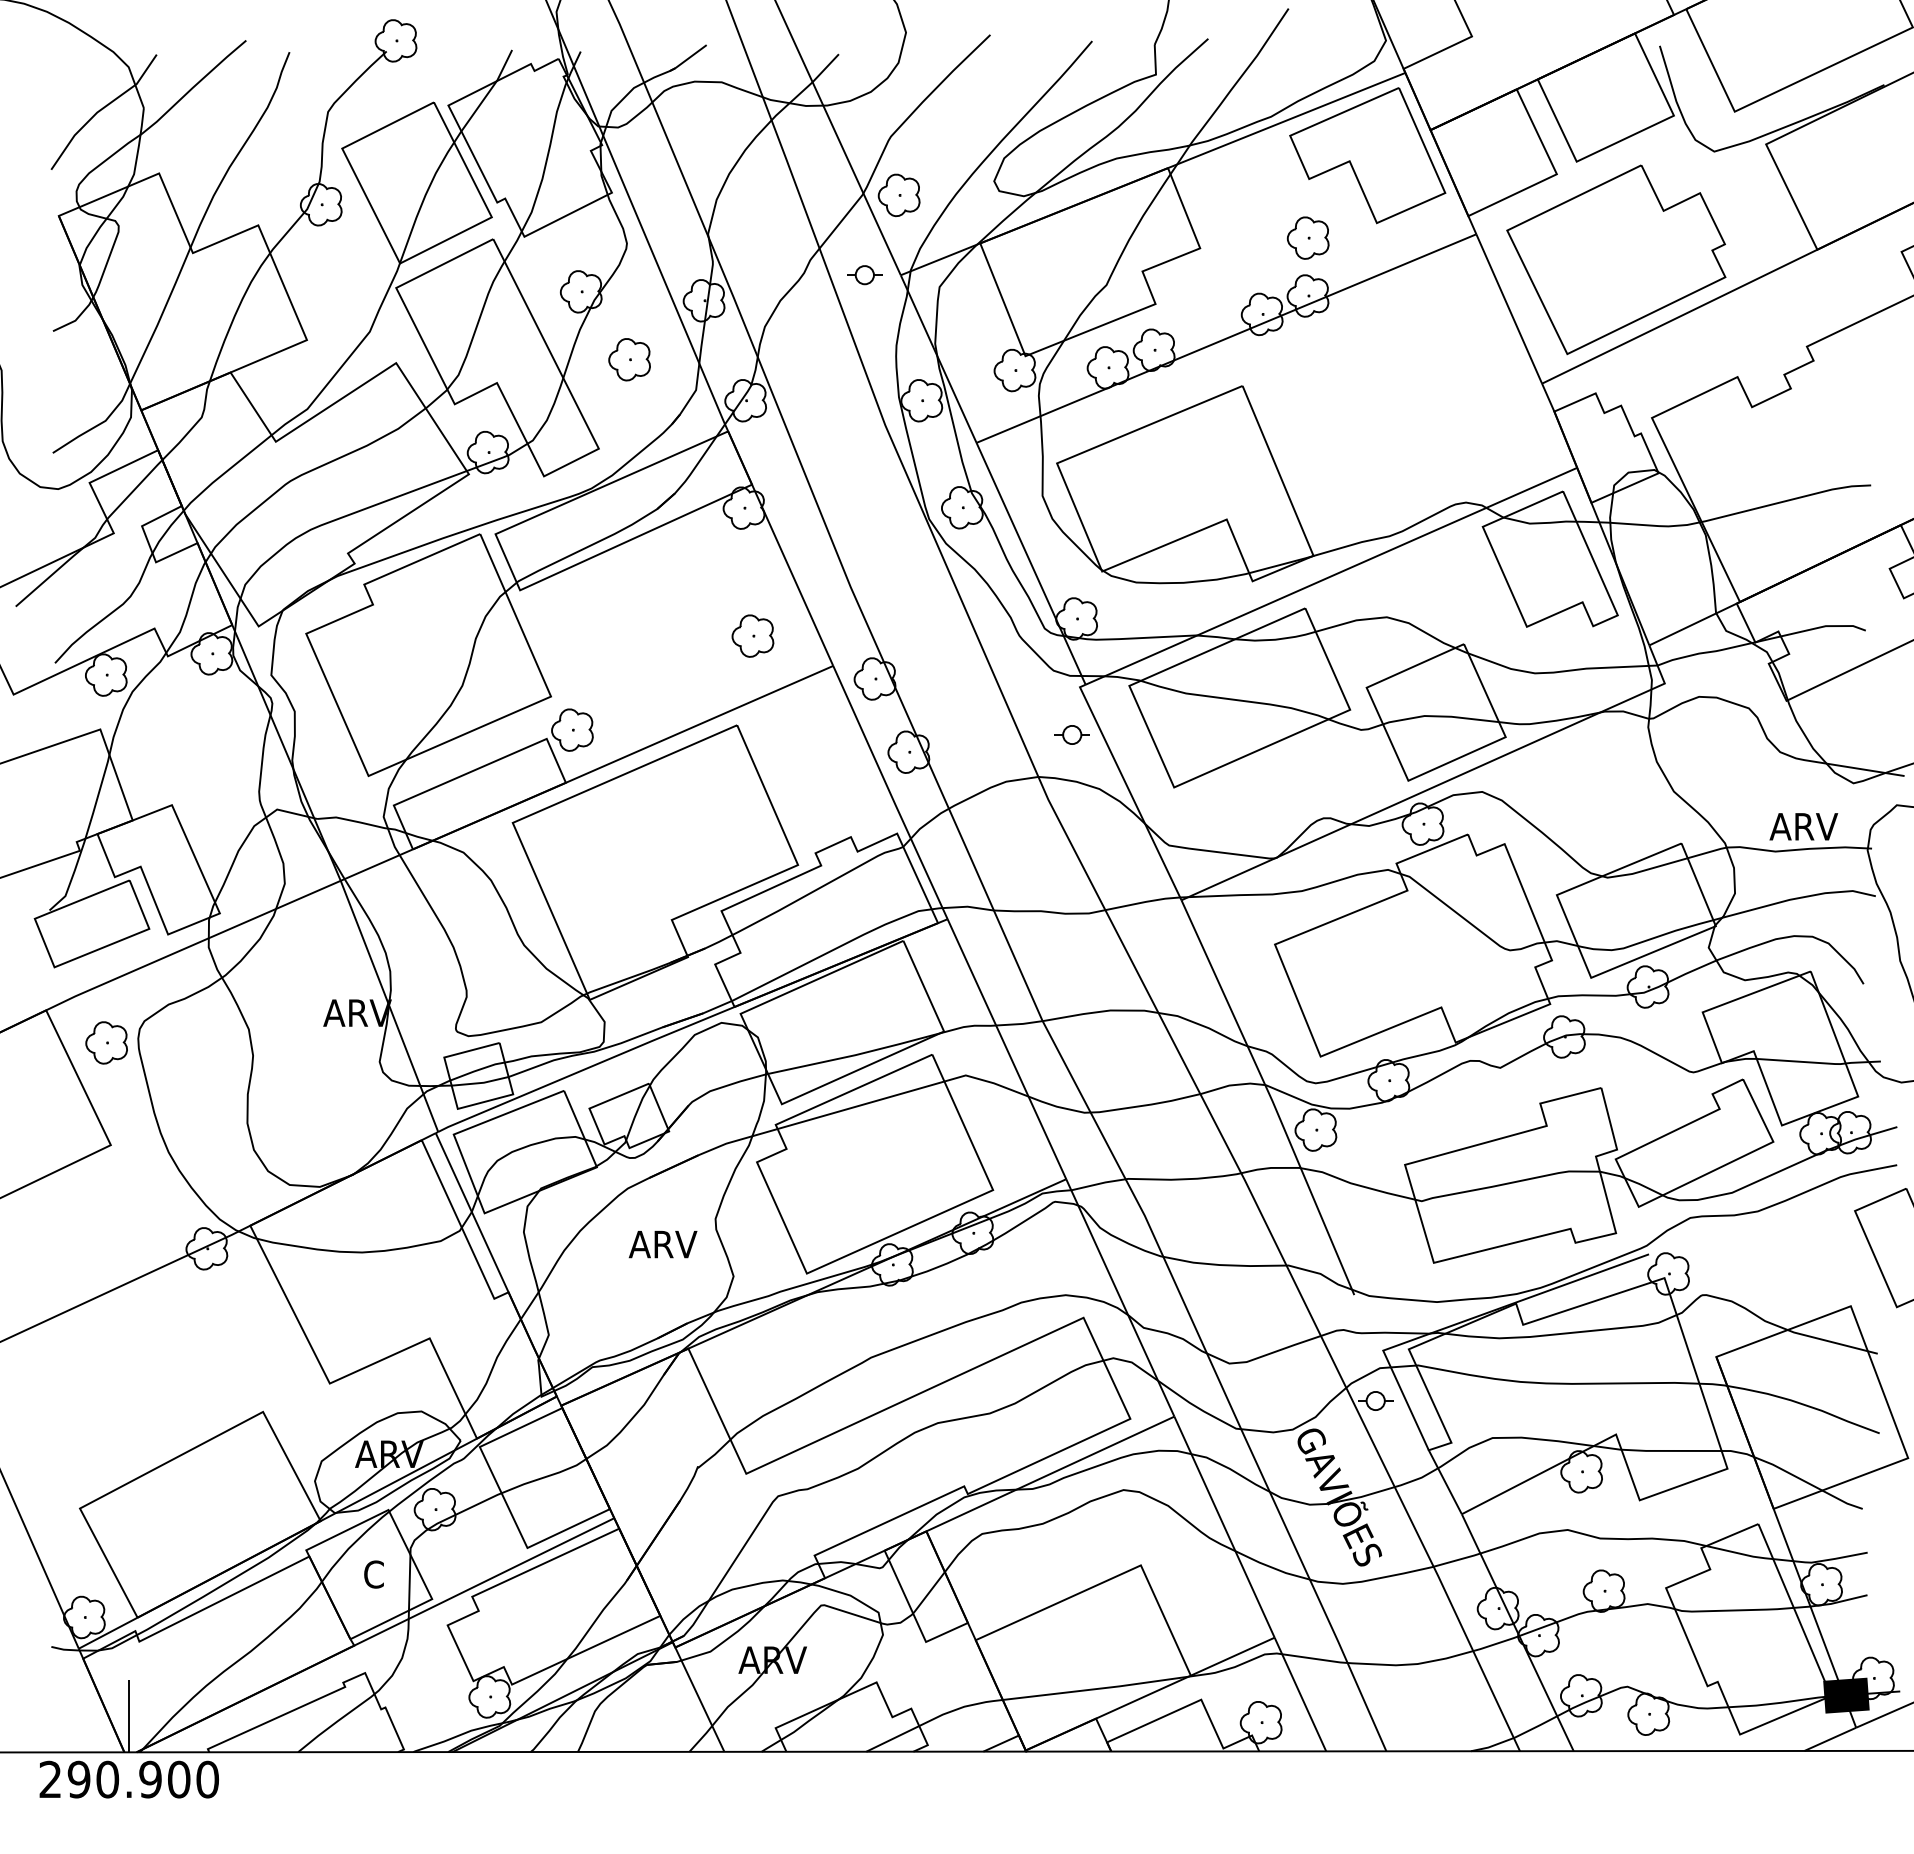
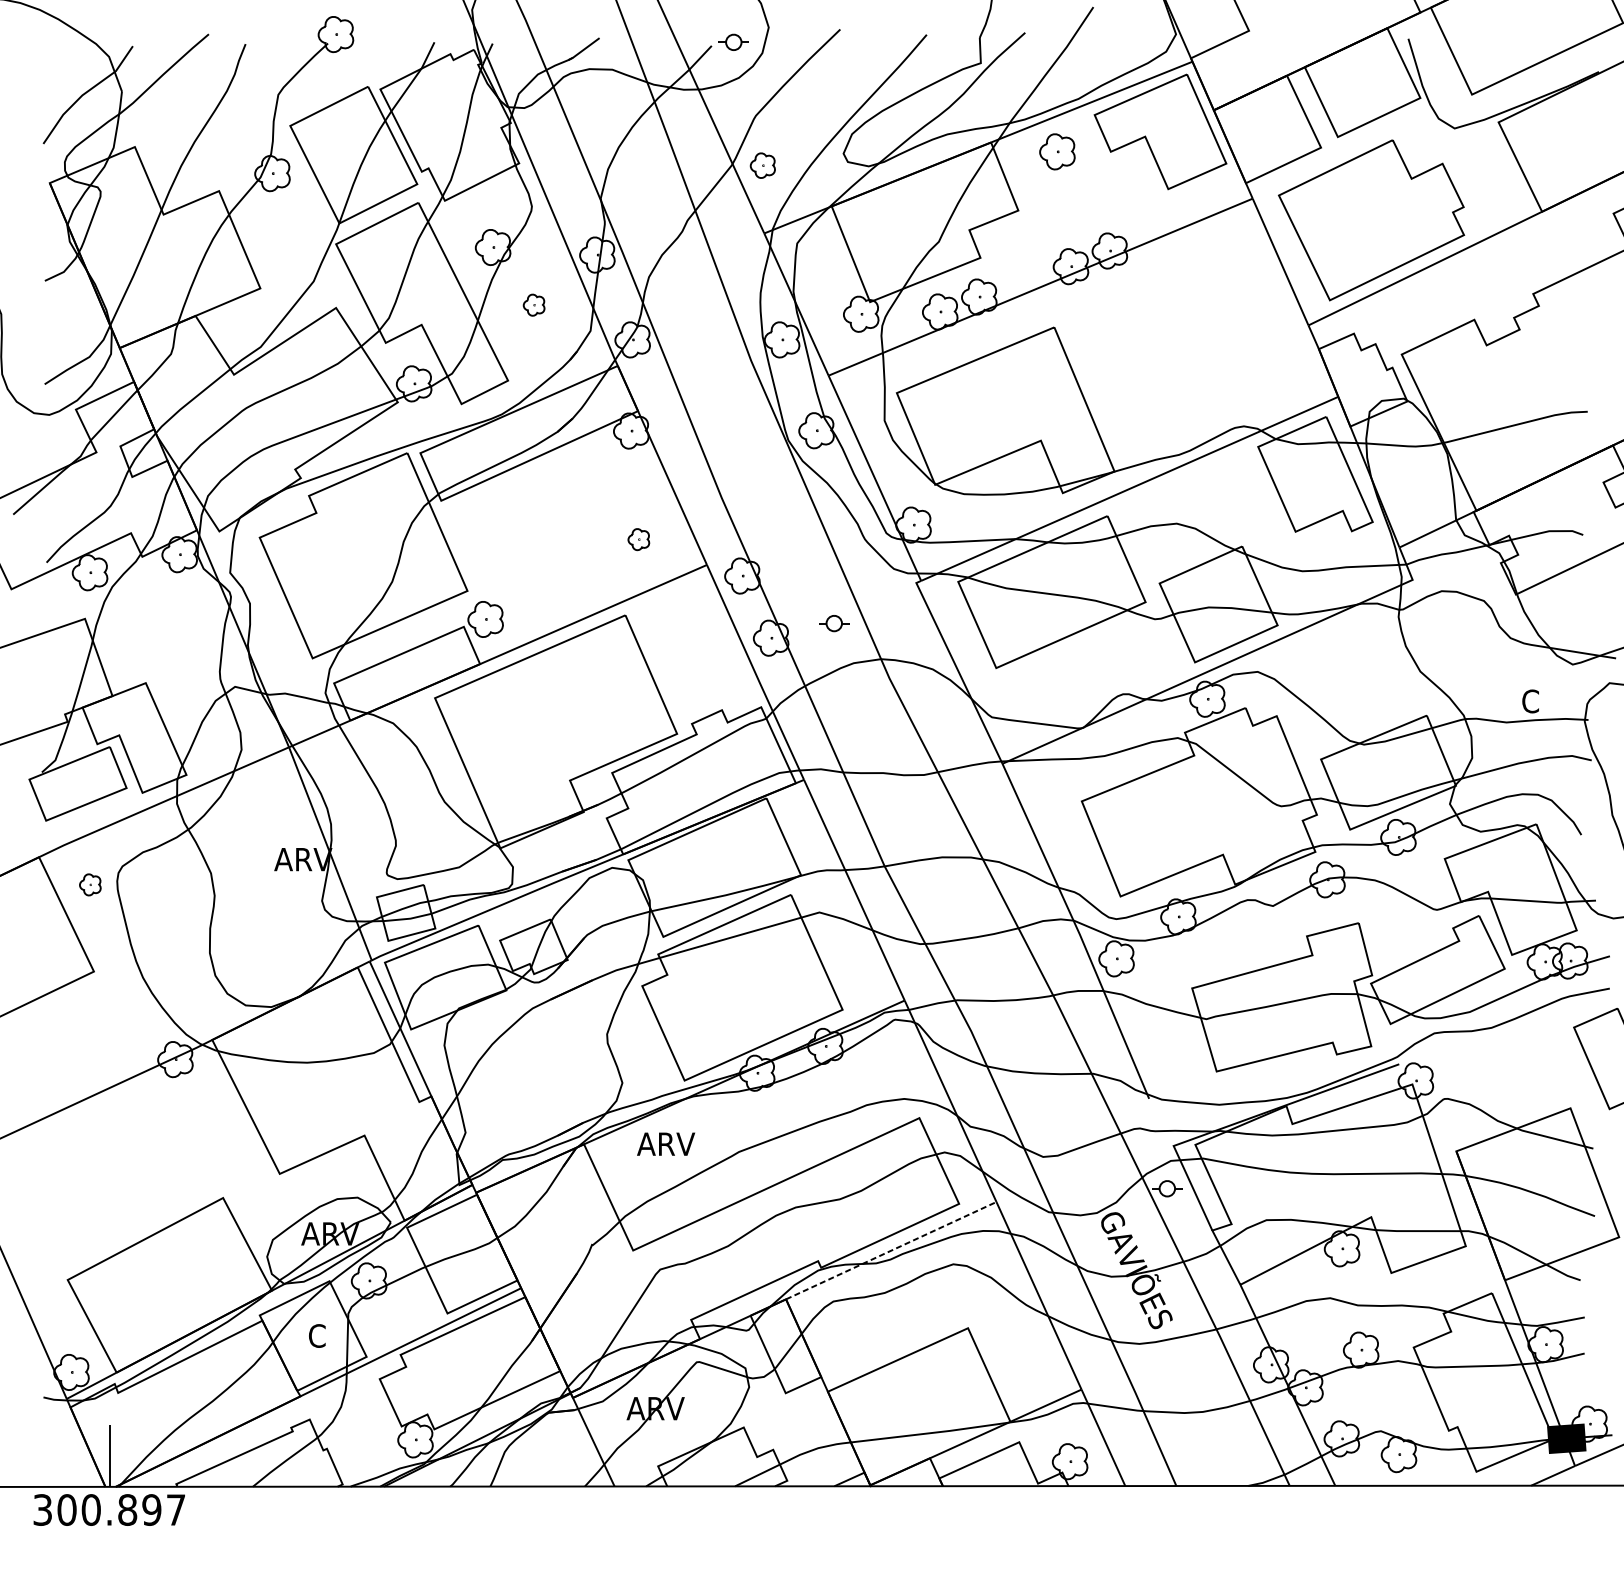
part: (898, 195) -> (762, 165), size x0.7
part: (1307, 237) -> (1056, 151), moved
part: (864, 275) -> (733, 42), moved
part: (629, 359) -> (534, 304), size x0.6
part: (752, 635) -> (638, 539), size x0.6
part: (1071, 734) -> (833, 623), moved
text: (1803, 826) -> (1530, 701), ARV -> C
part: (106, 1042) -> (90, 884), size x0.6
text: (662, 1244) -> (665, 1144), moved
line: (1050, 1473) -> (891, 1250), solid -> dashed
text: (128, 1779) -> (108, 1509), 290.900 -> 300.897

